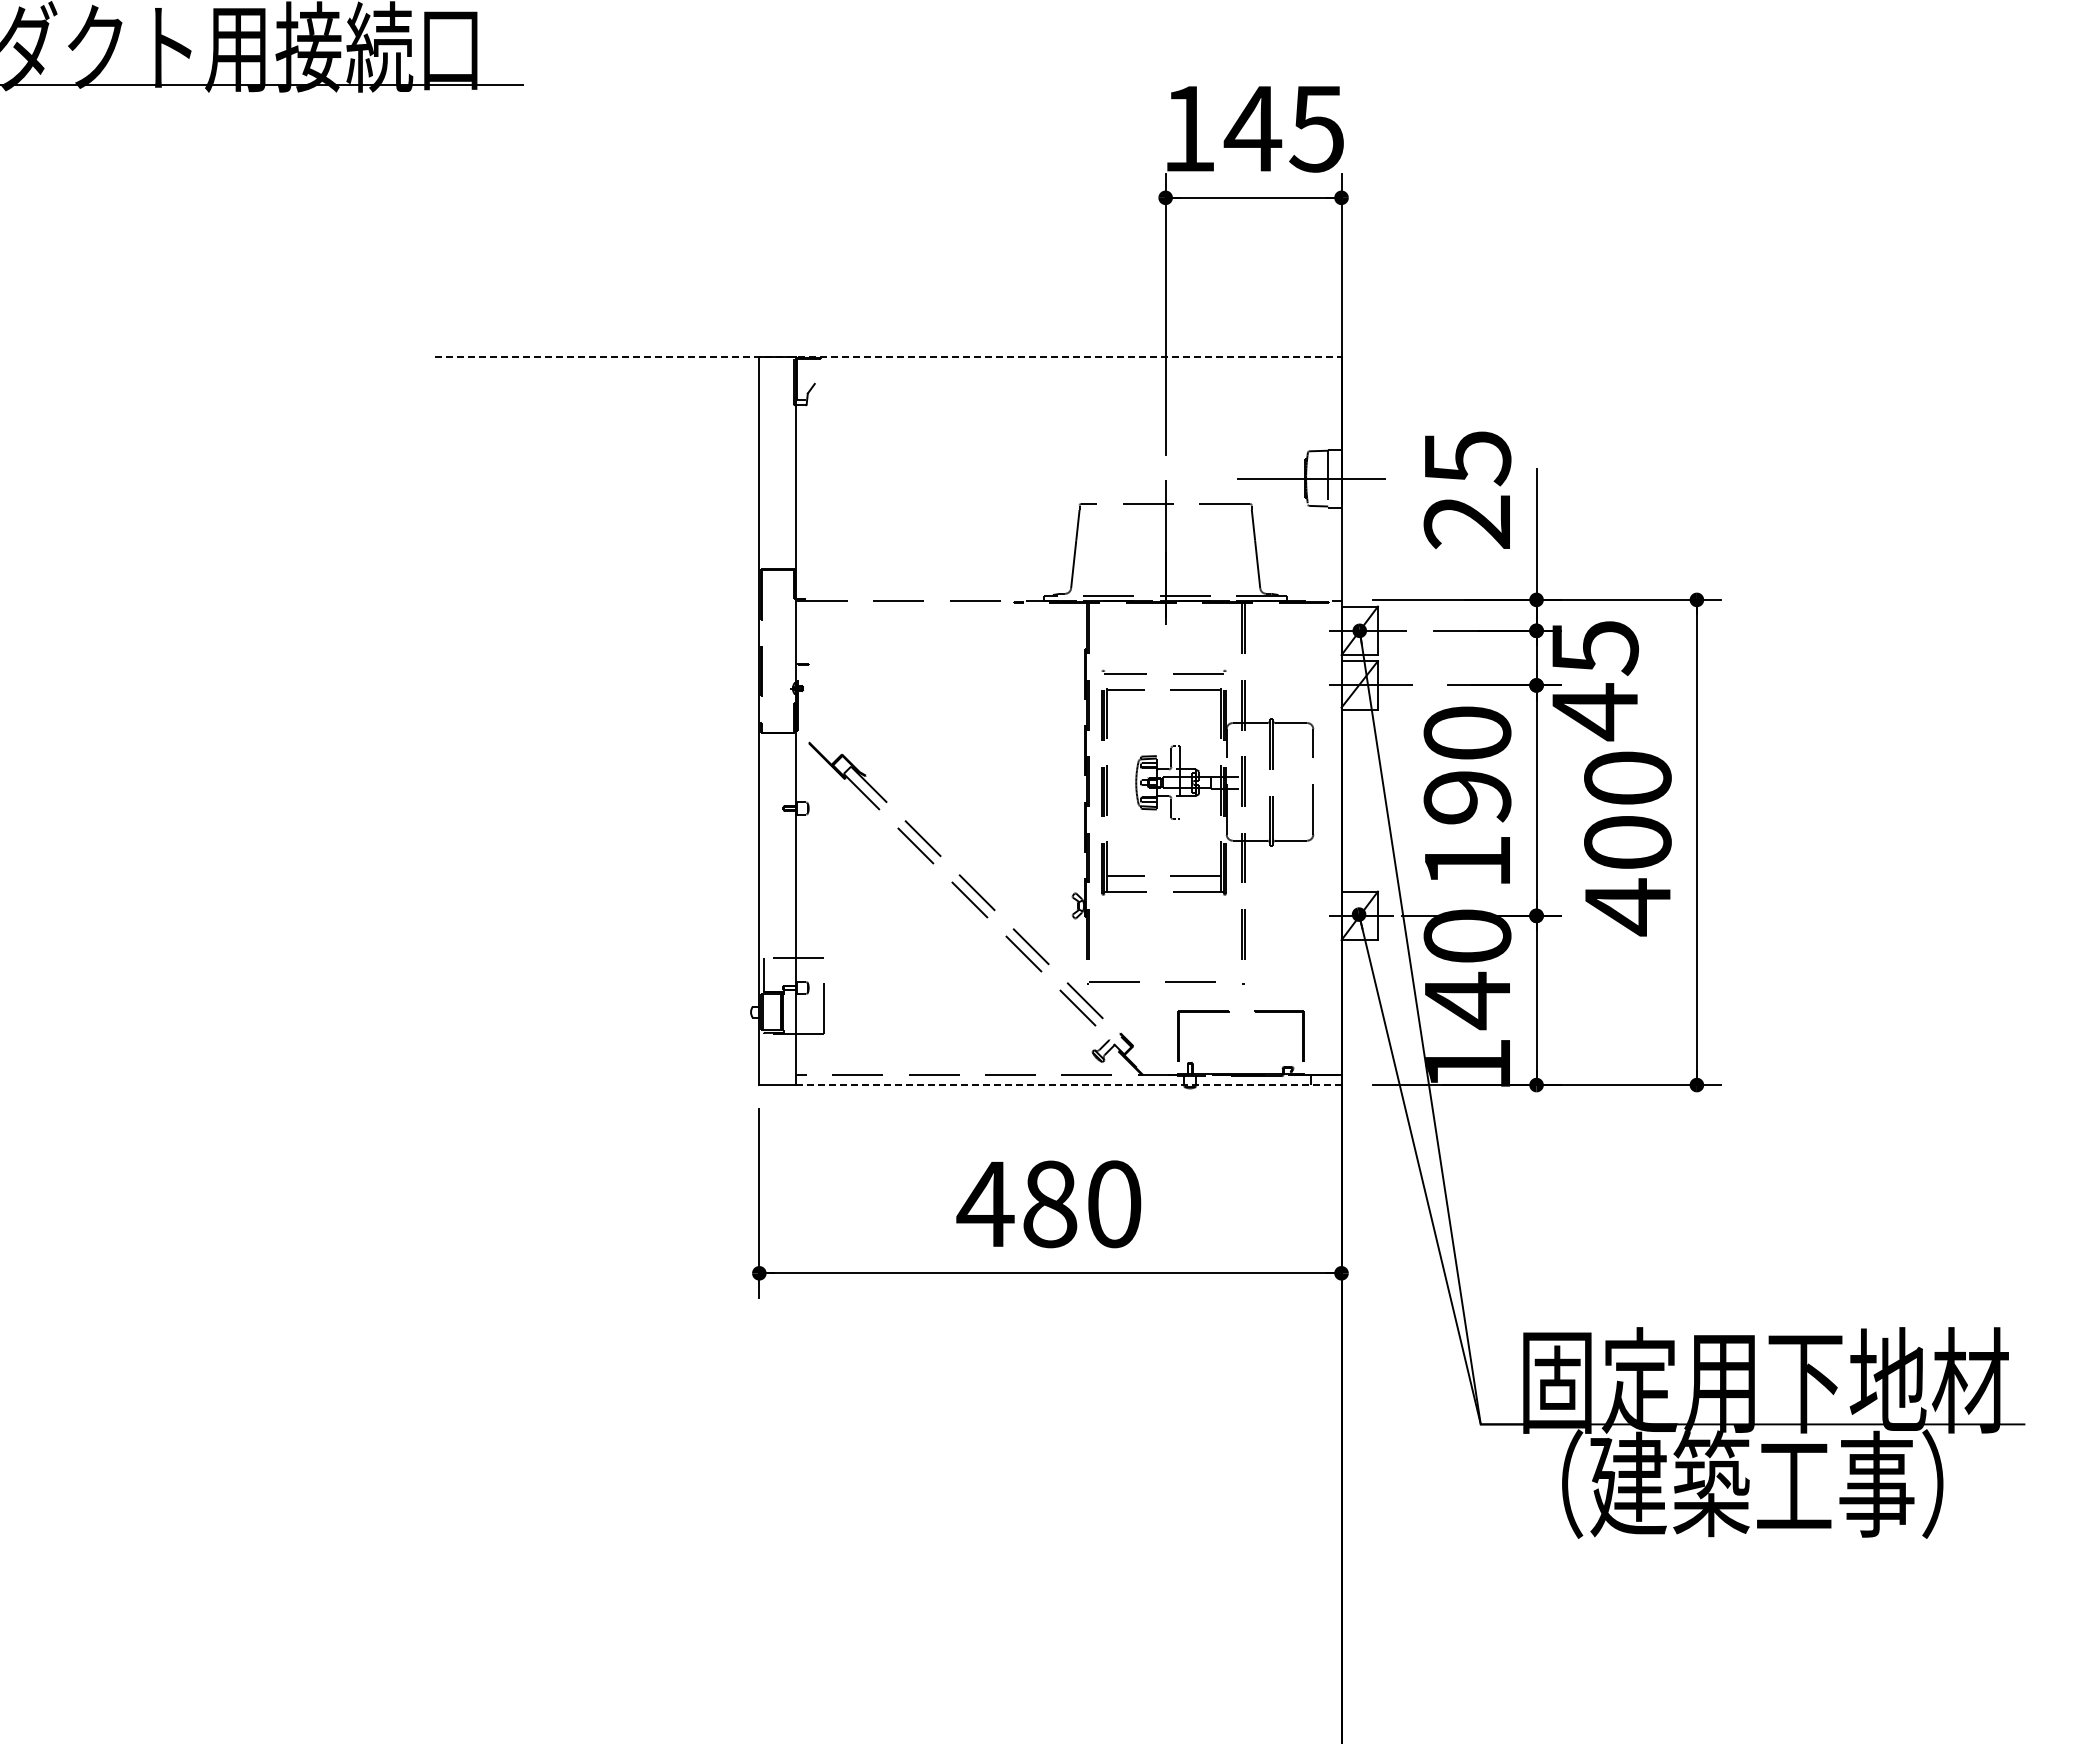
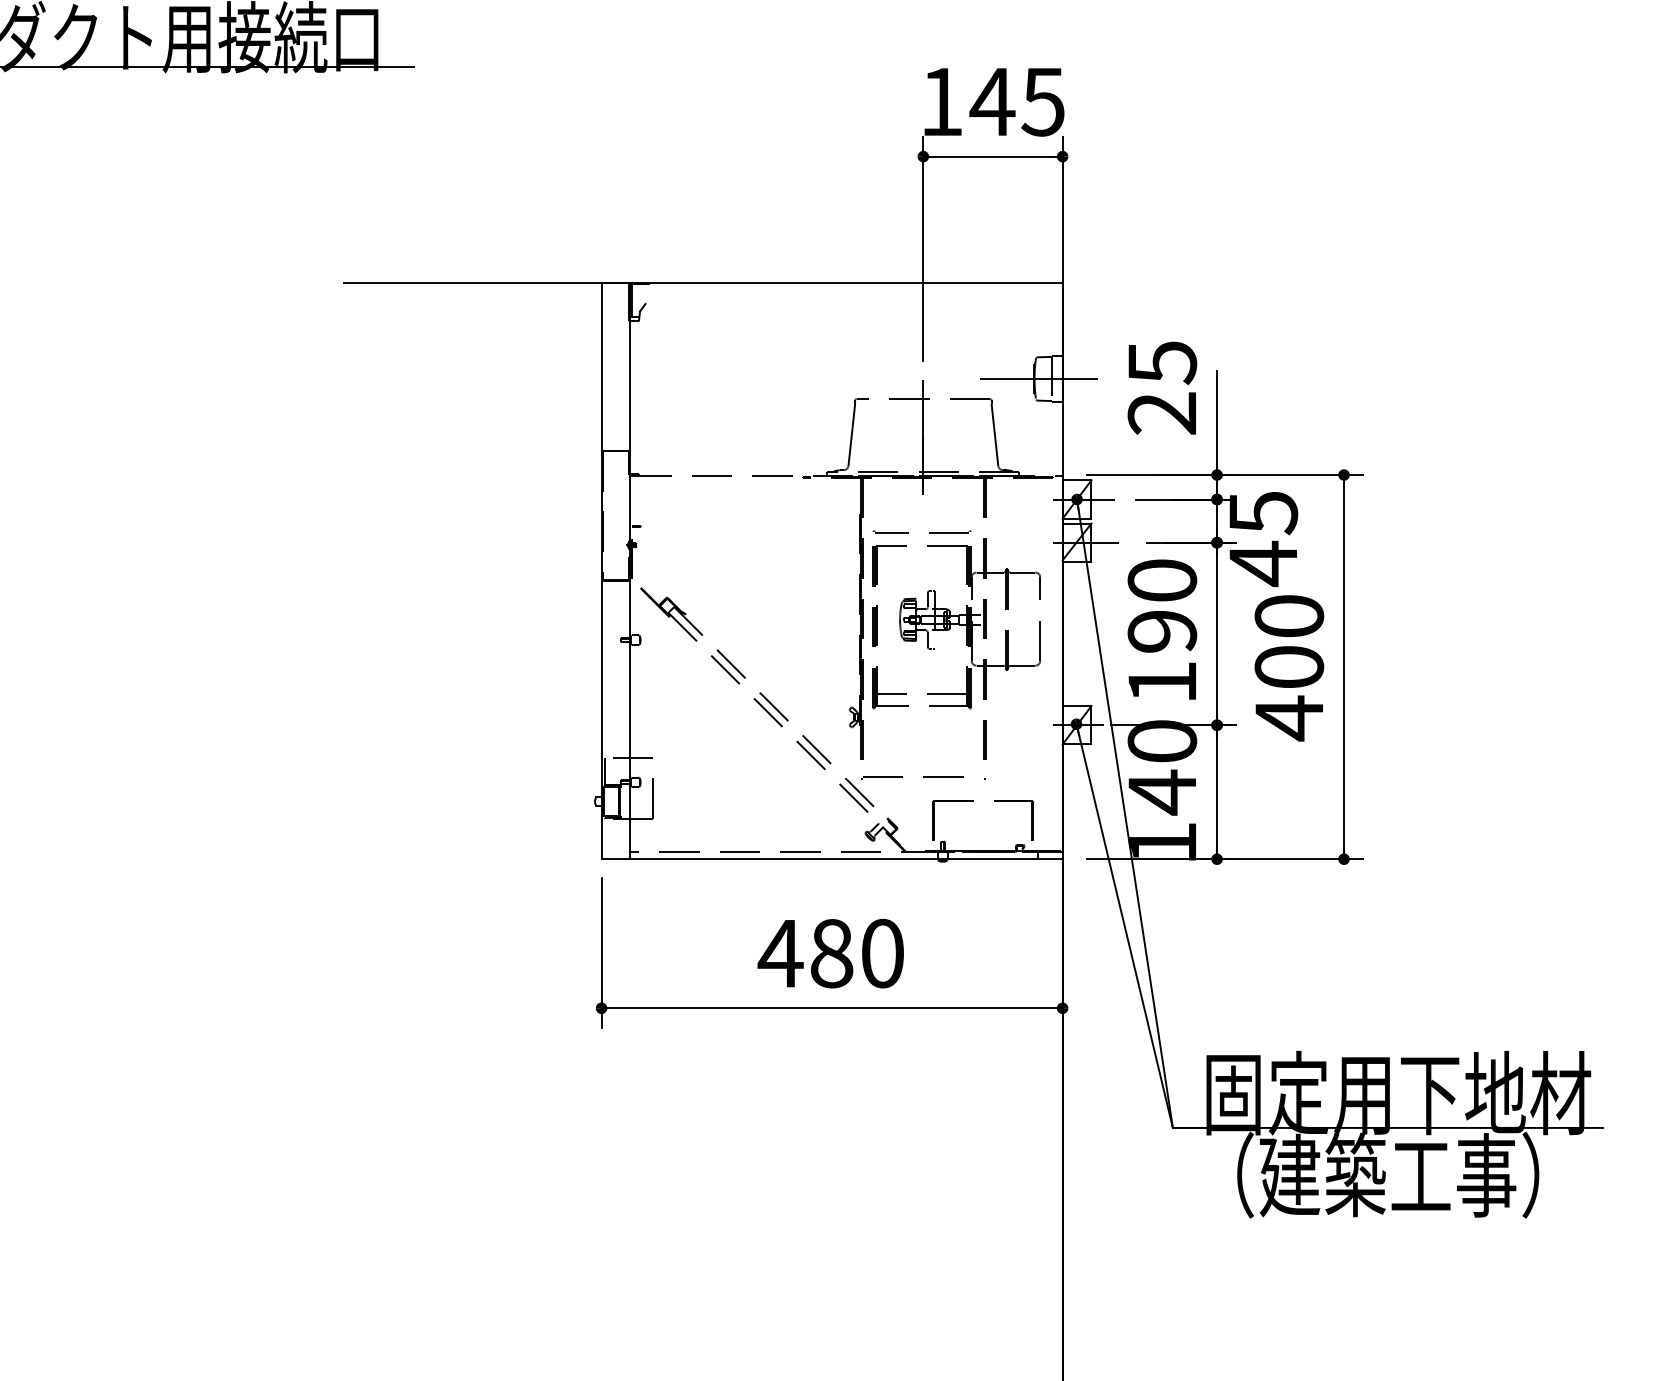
line: (888, 357) -> (703, 283), dashed -> solid
line: (1068, 1085) -> (846, 859), dashed -> solid

